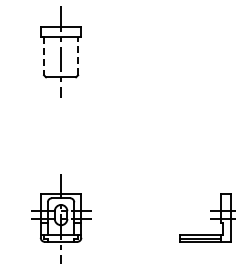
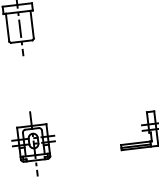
line: (78, 55) -> (32, 24), dashed -> solid
line: (44, 56) -> (7, 28), dashed -> solid

